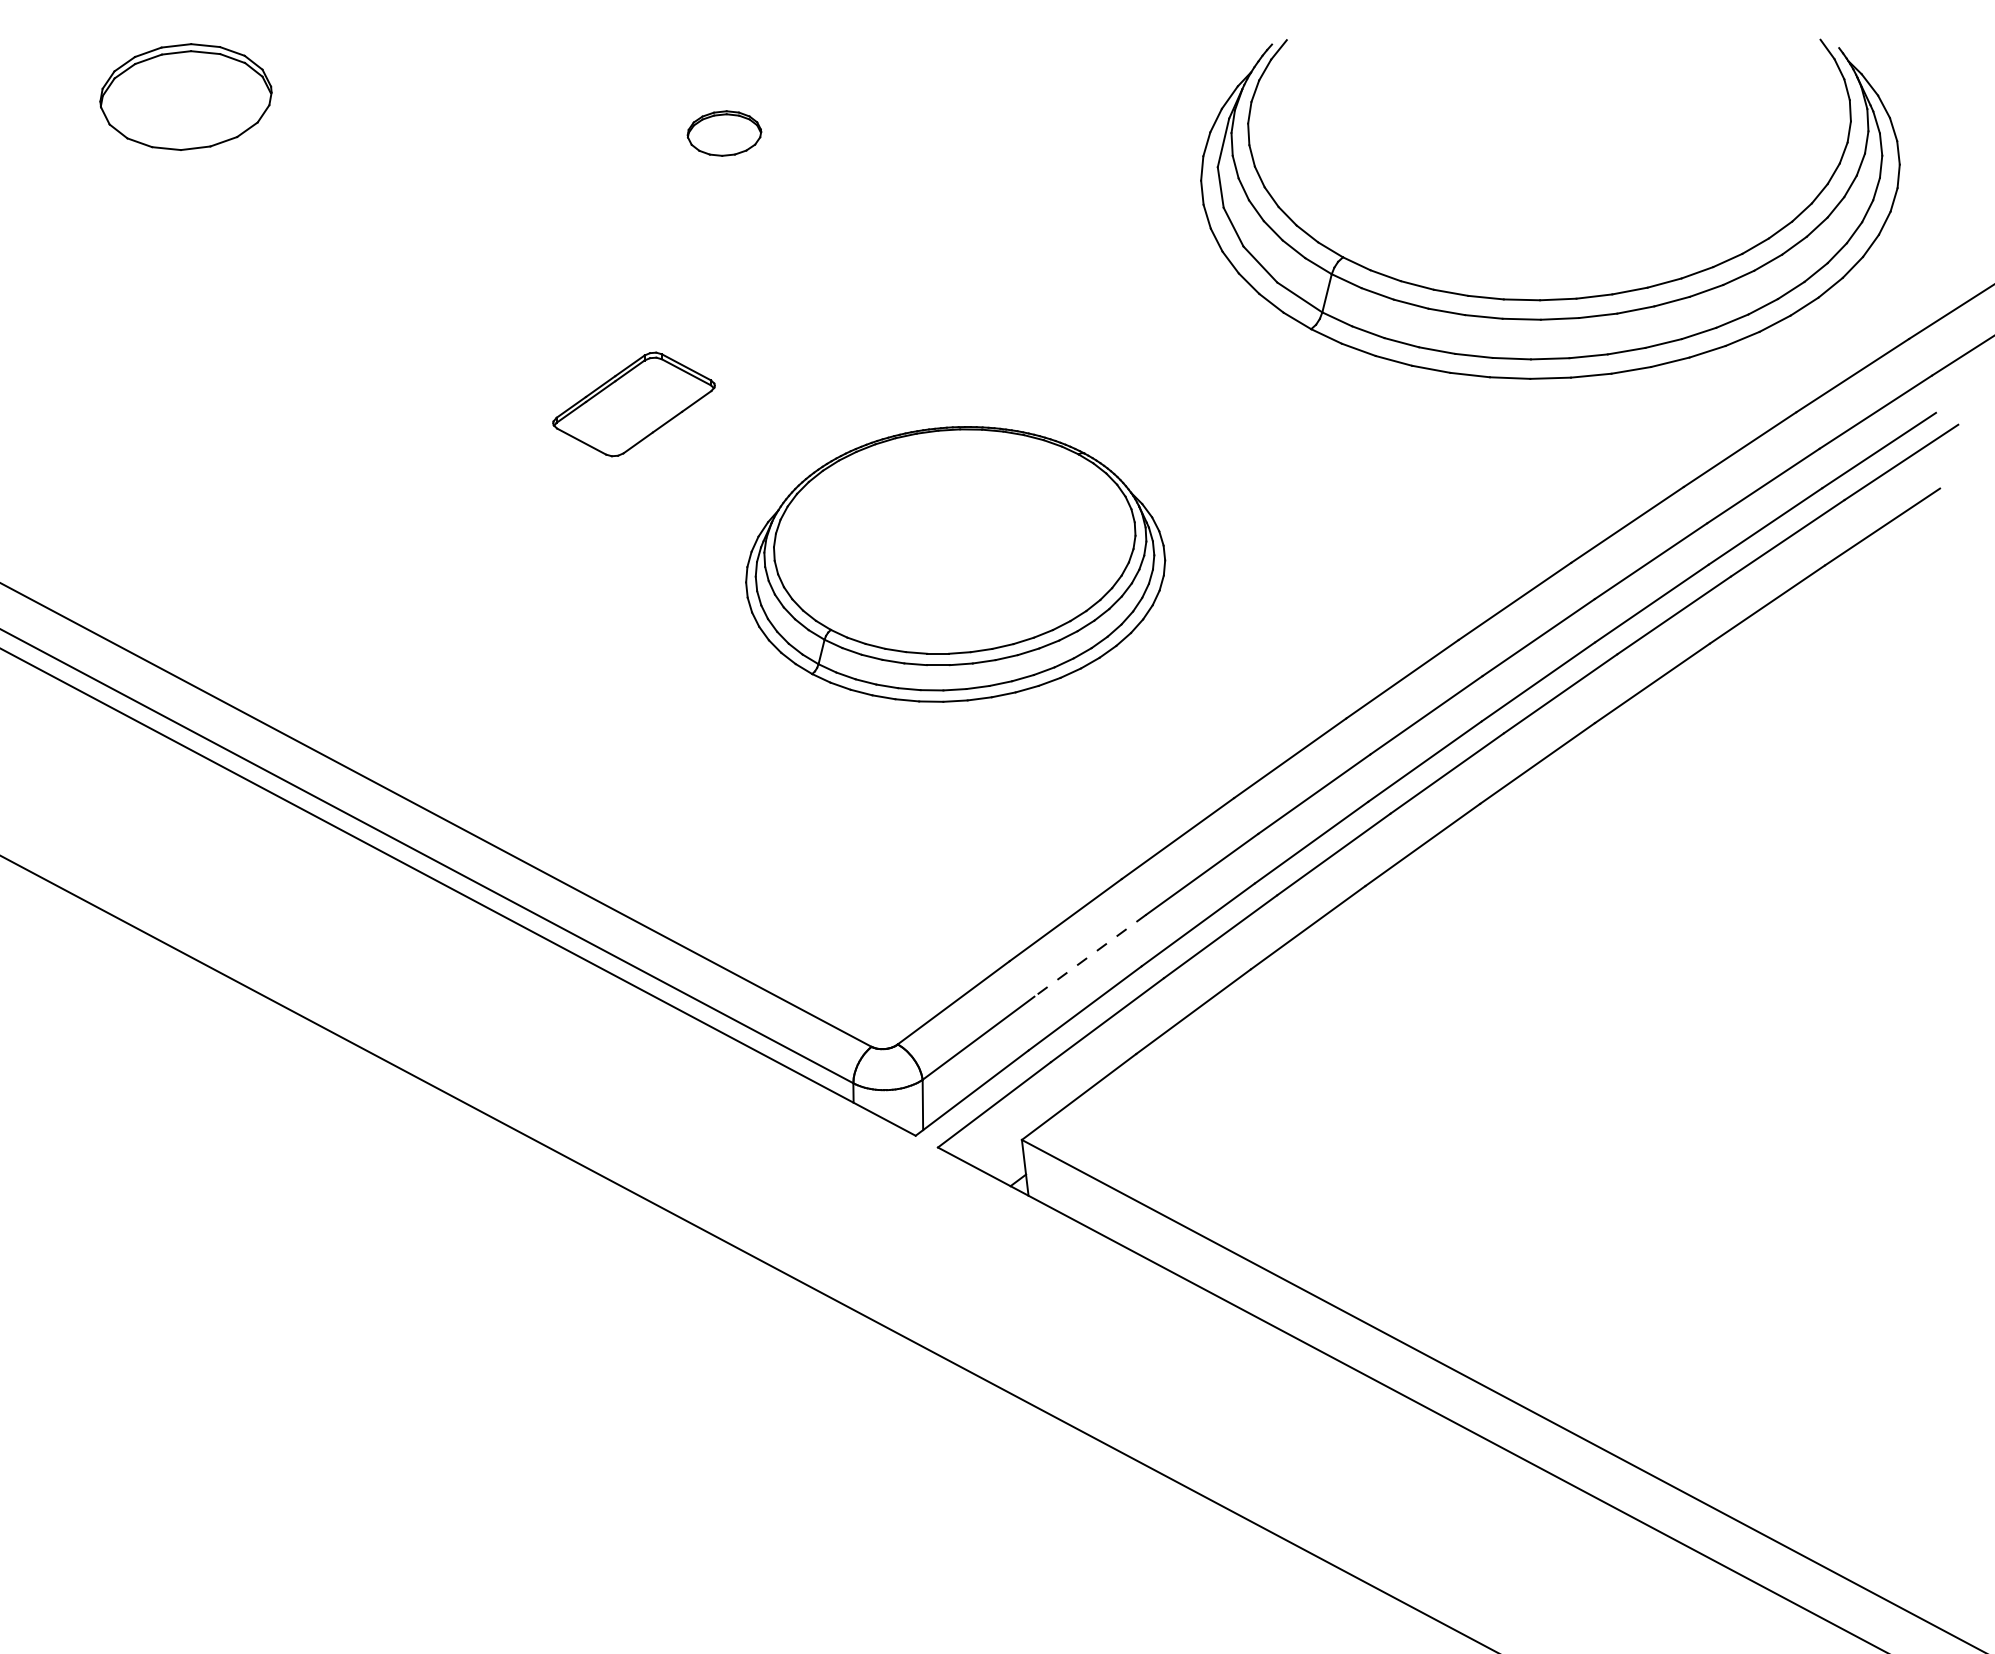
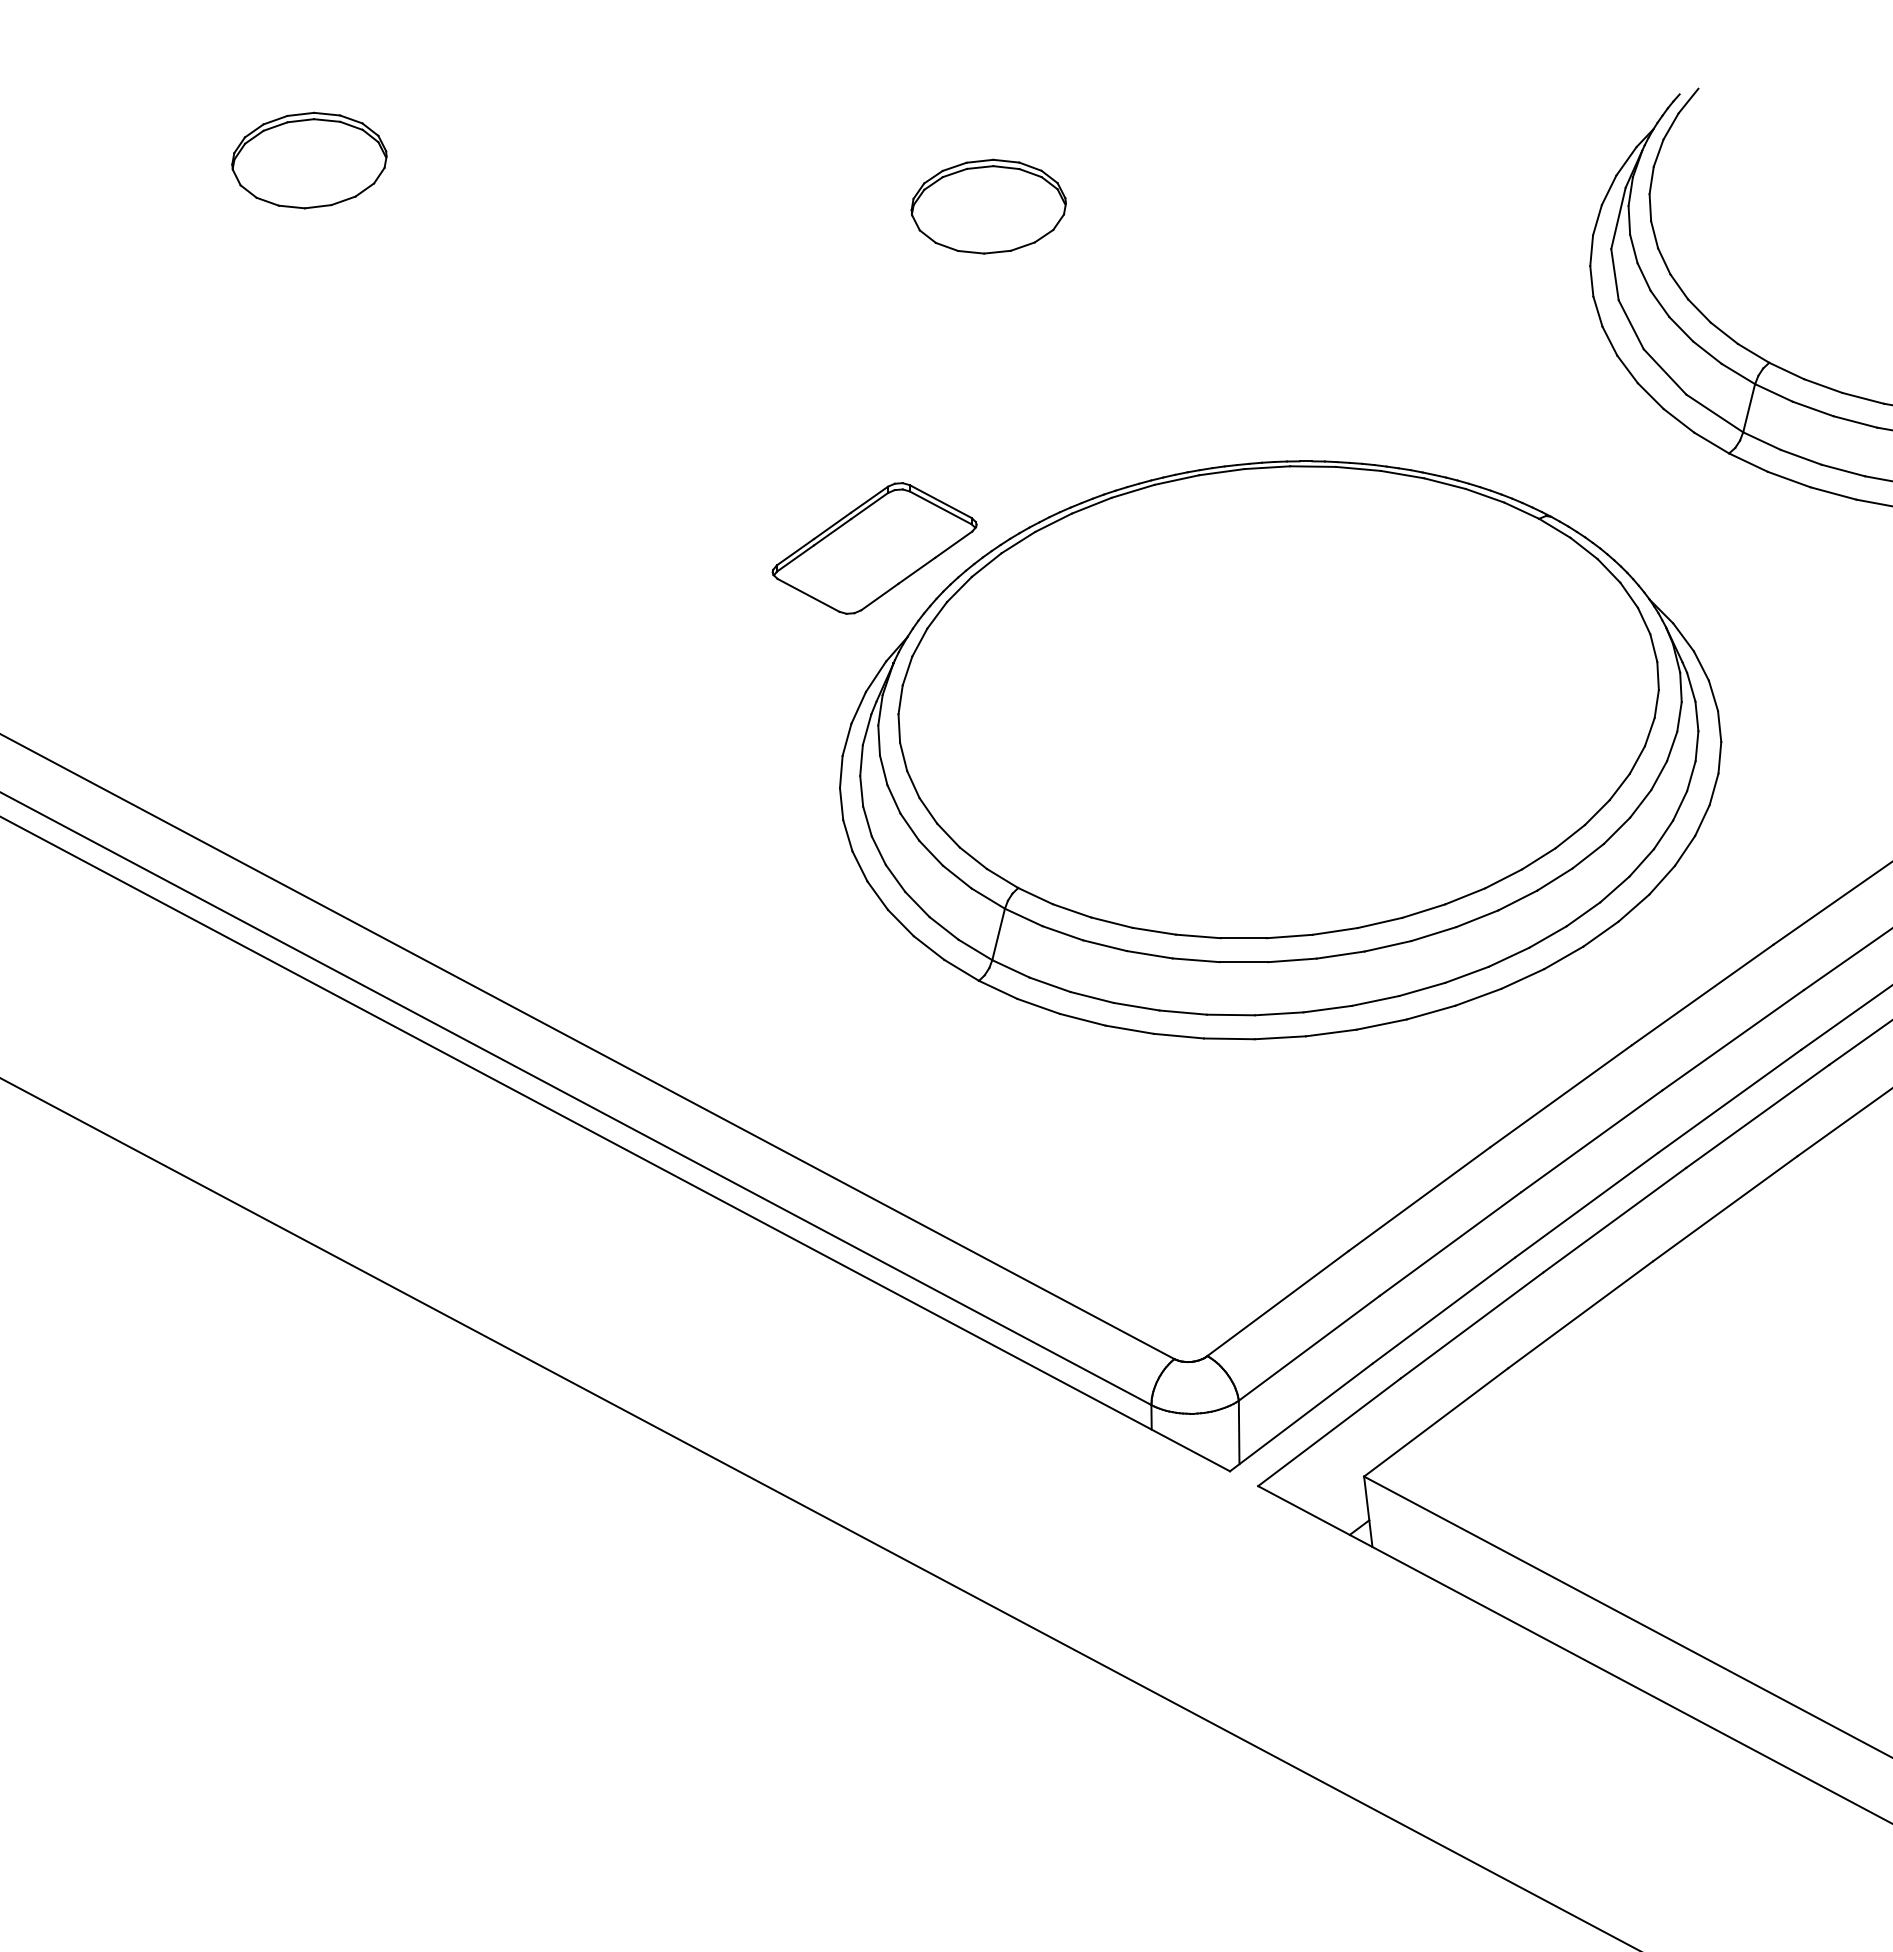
part: (186, 96) -> (309, 159), size x0.71
part: (724, 133) -> (988, 206), size x1.67
part: (955, 564) -> (1280, 750), size x1.67
line: (1089, 955) -> (1449, 1243), dashed -> solid

